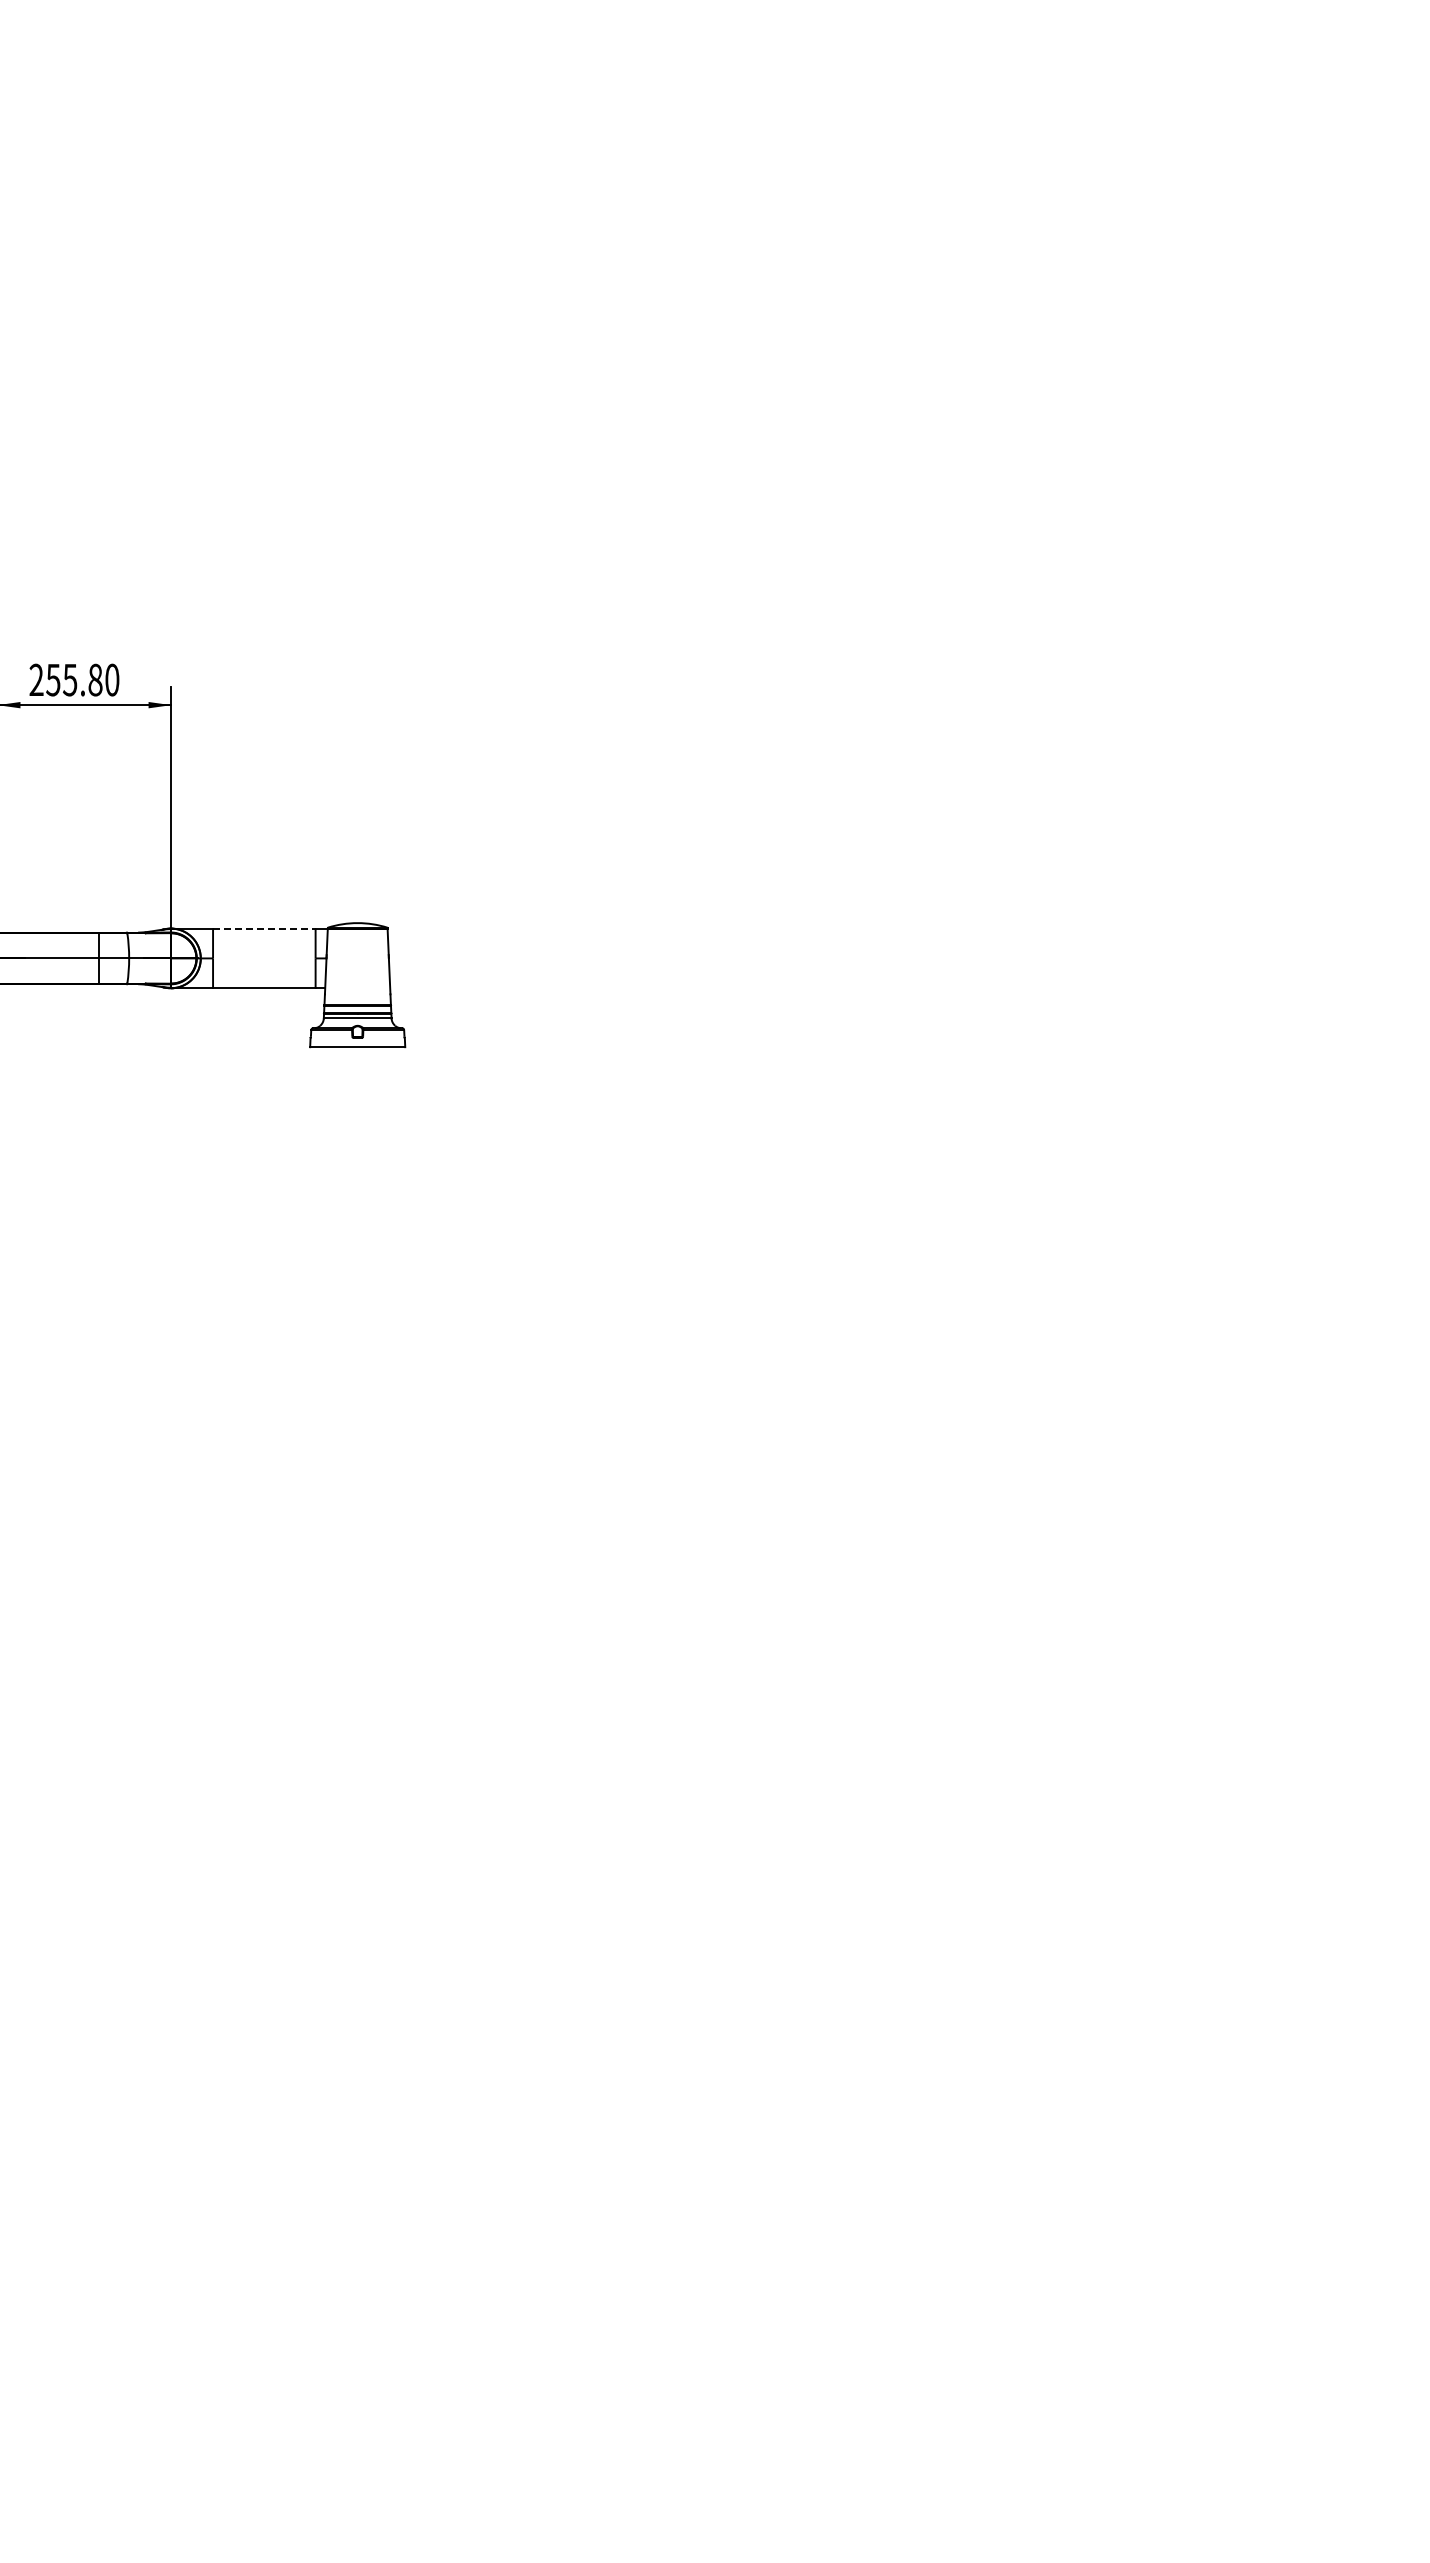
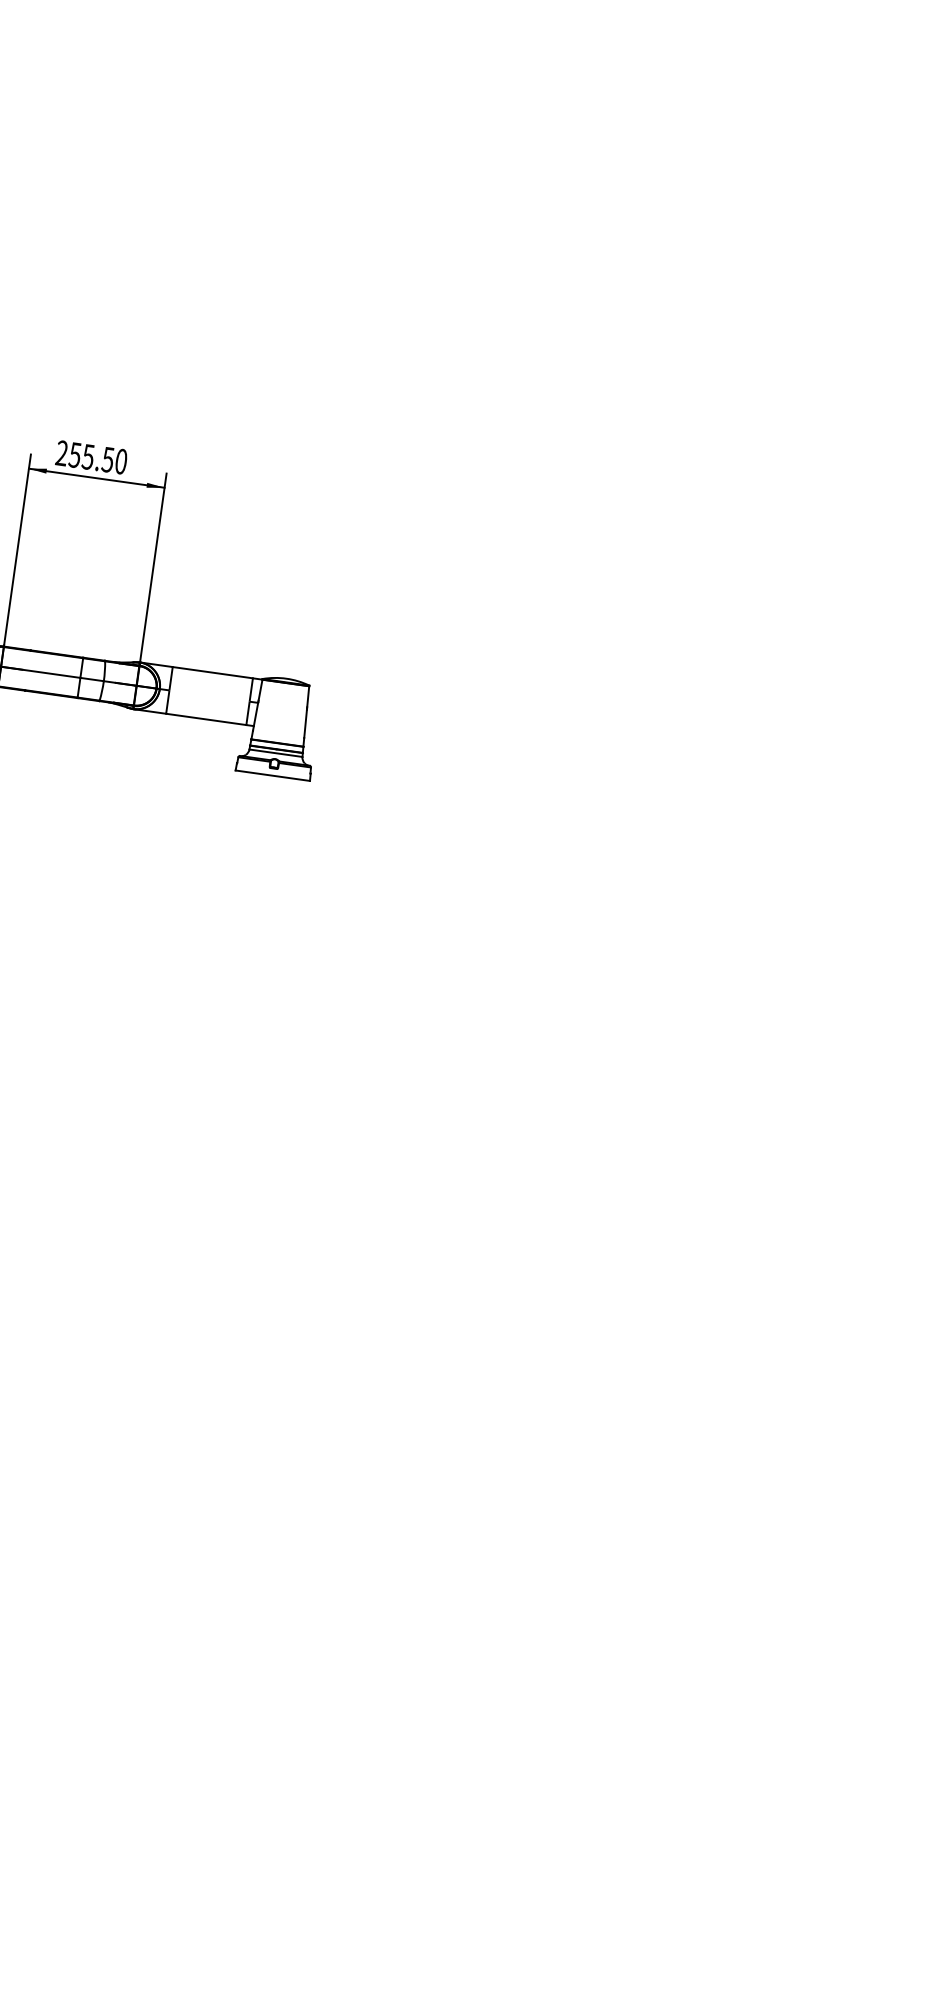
text: (95, 679) -> (108, 459), 255.80 -> 255.50
line: (264, 928) -> (212, 672), dashed -> solid

